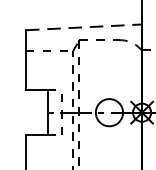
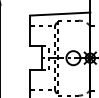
line: (84, 28) -> (60, 14), dashed -> solid

